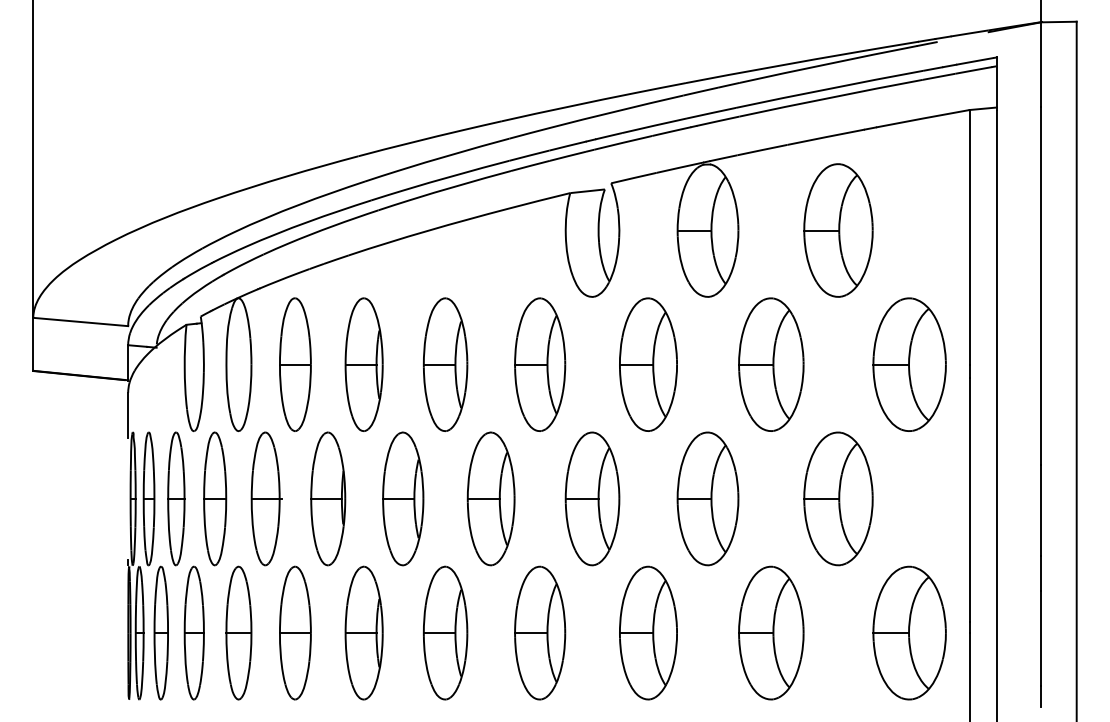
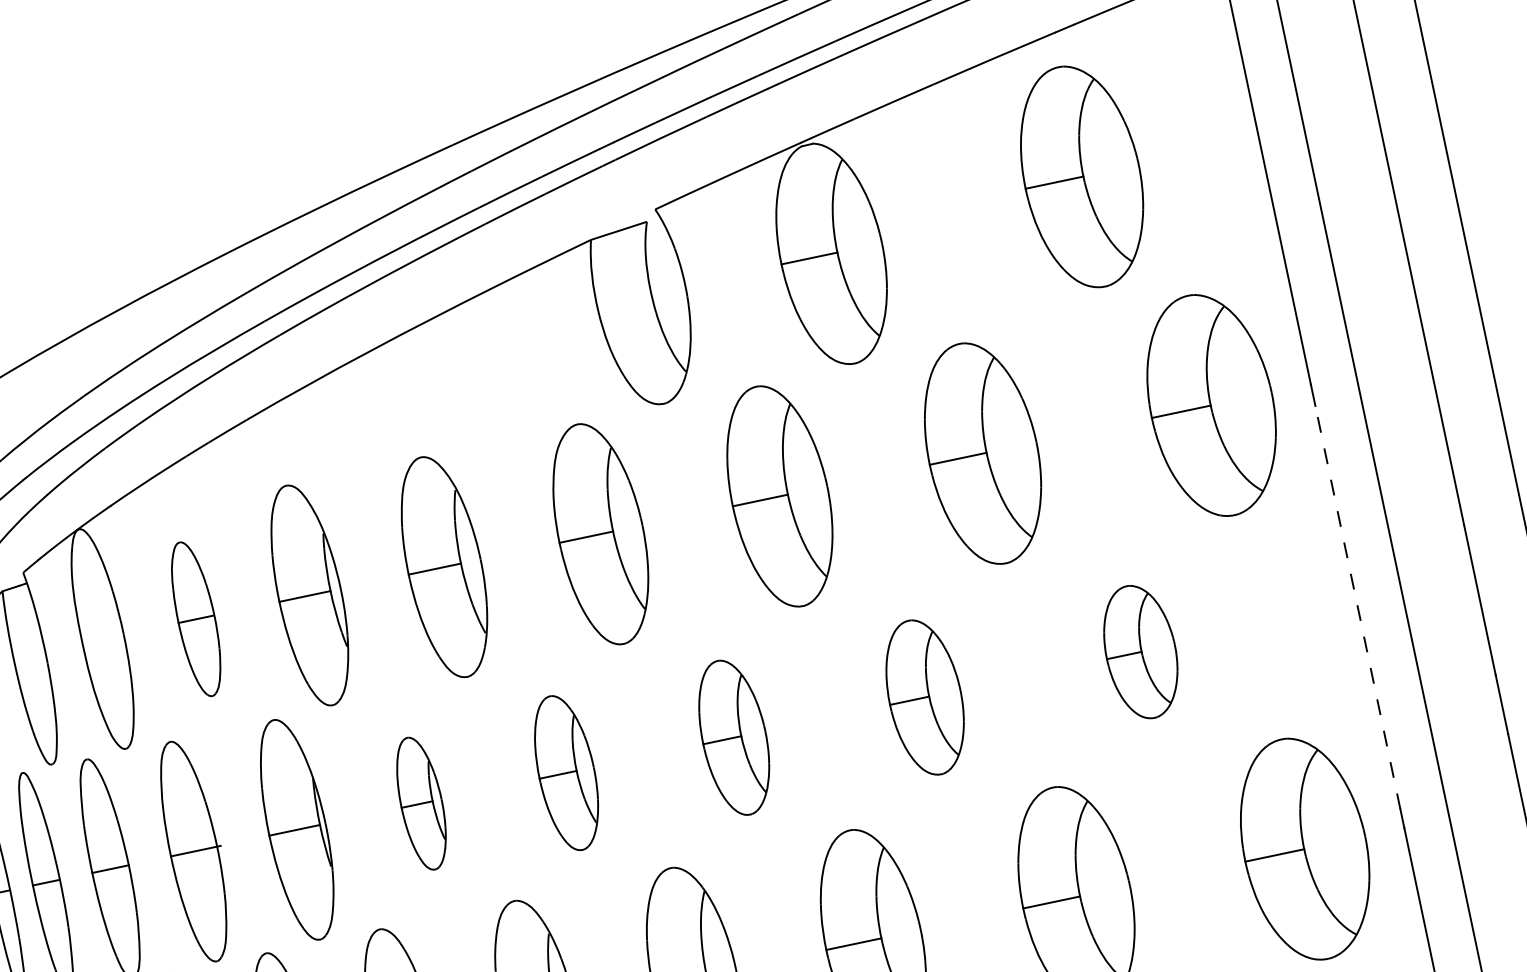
part: (838, 230) -> (1082, 176), moved
part: (295, 364) -> (196, 618), size x0.7
part: (403, 498) -> (421, 802), size x0.6
part: (490, 498) -> (565, 772), size x0.7
part: (592, 498) -> (734, 736), size x0.7
part: (707, 498) -> (924, 696), size x0.7
part: (838, 498) -> (1140, 651), size x0.6
line: (969, 499) -> (1357, 607), solid -> dashed

